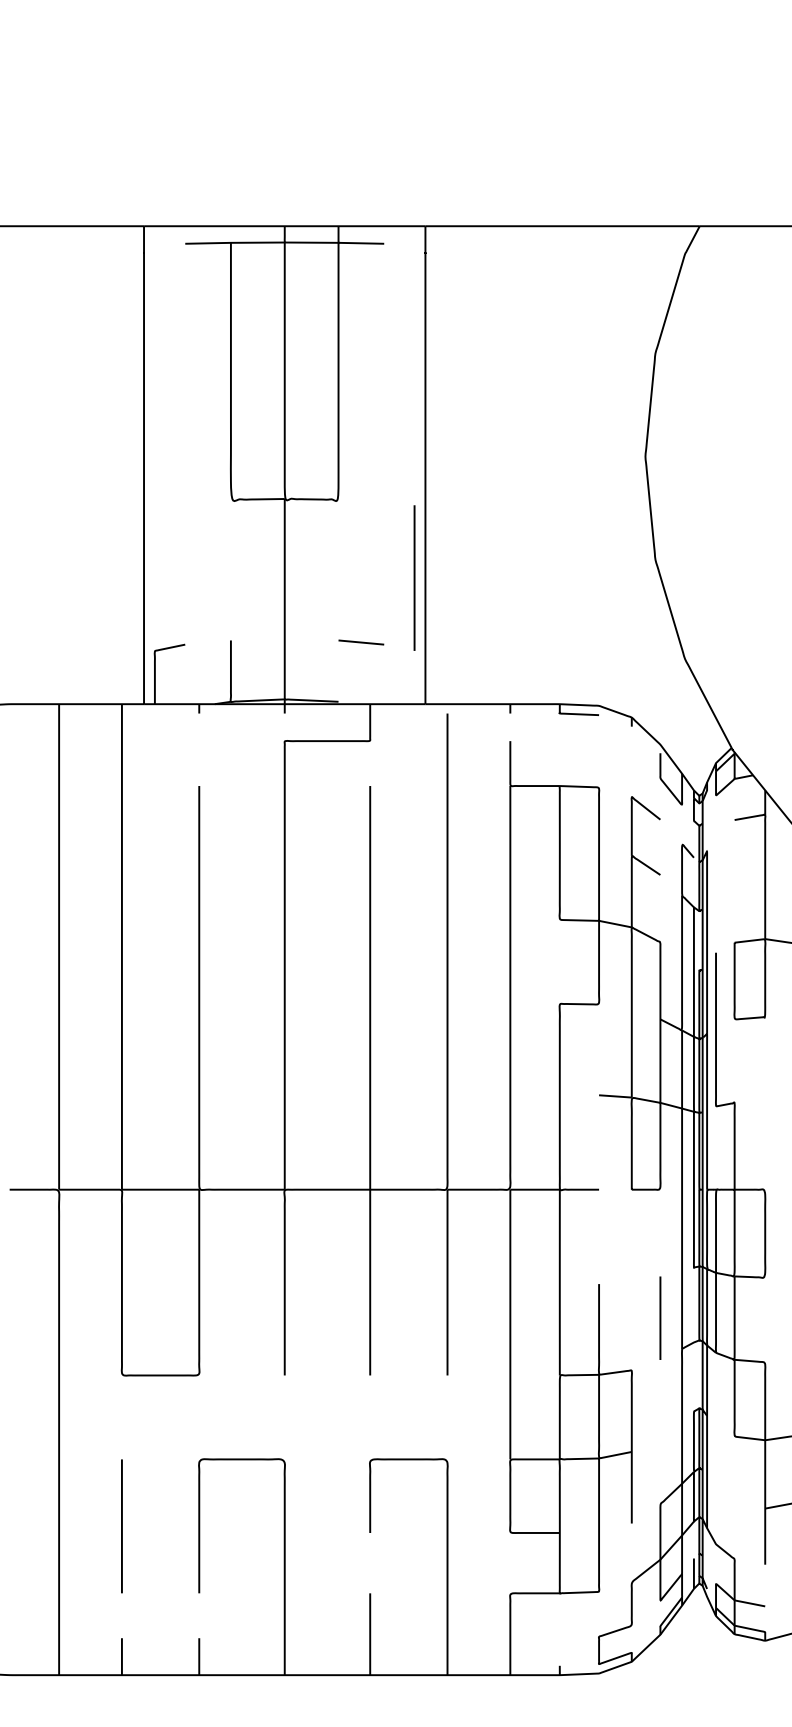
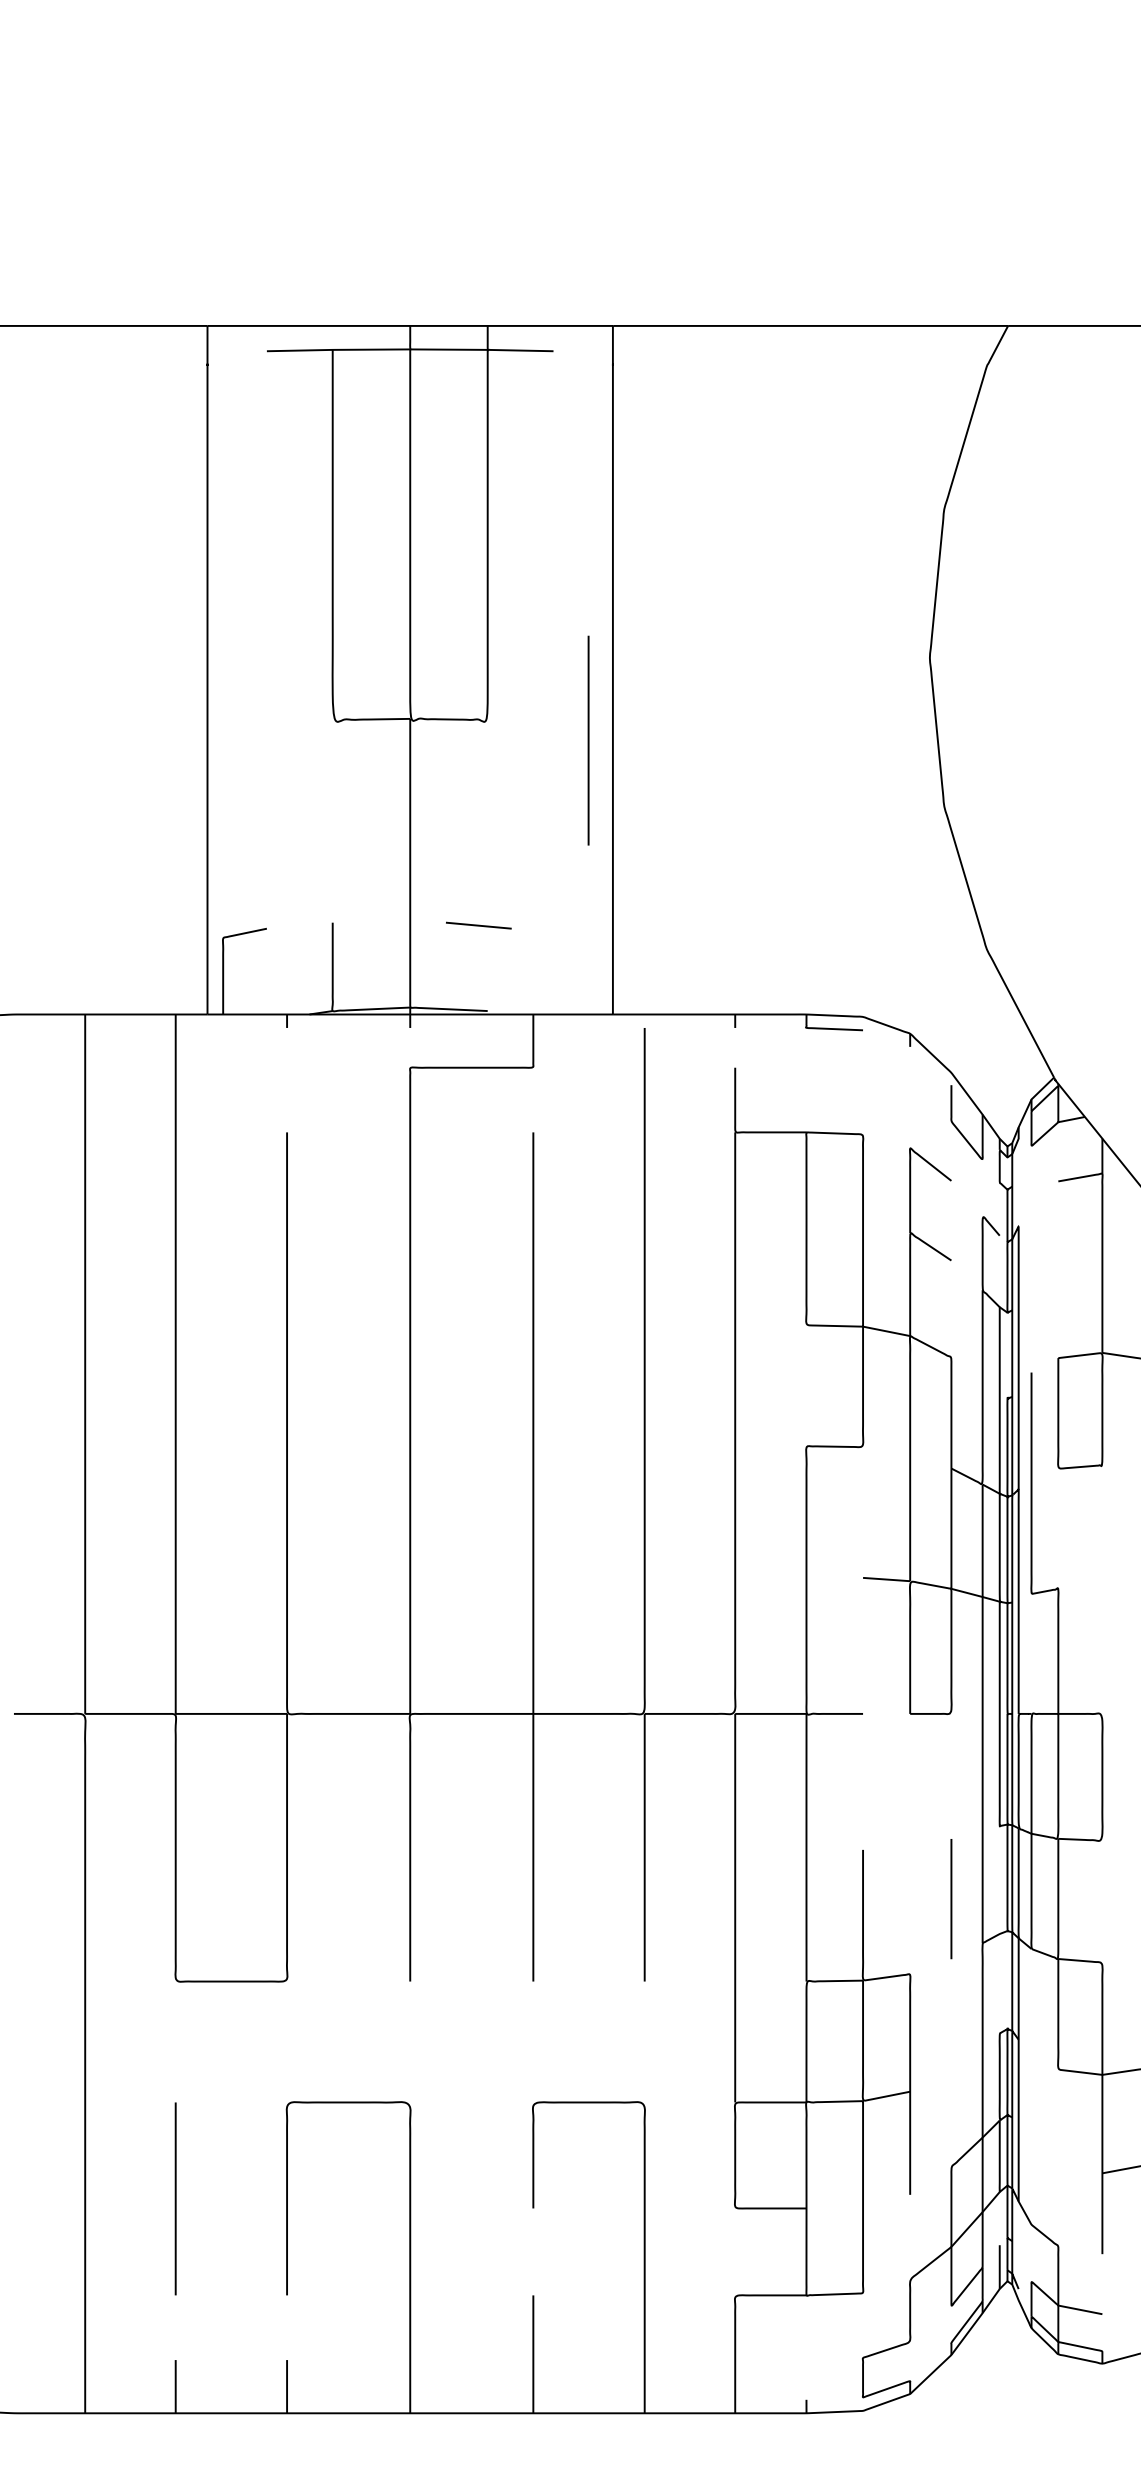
line: (414, 577) -> (588, 739), moved
line: (361, 642) -> (479, 925), moved

